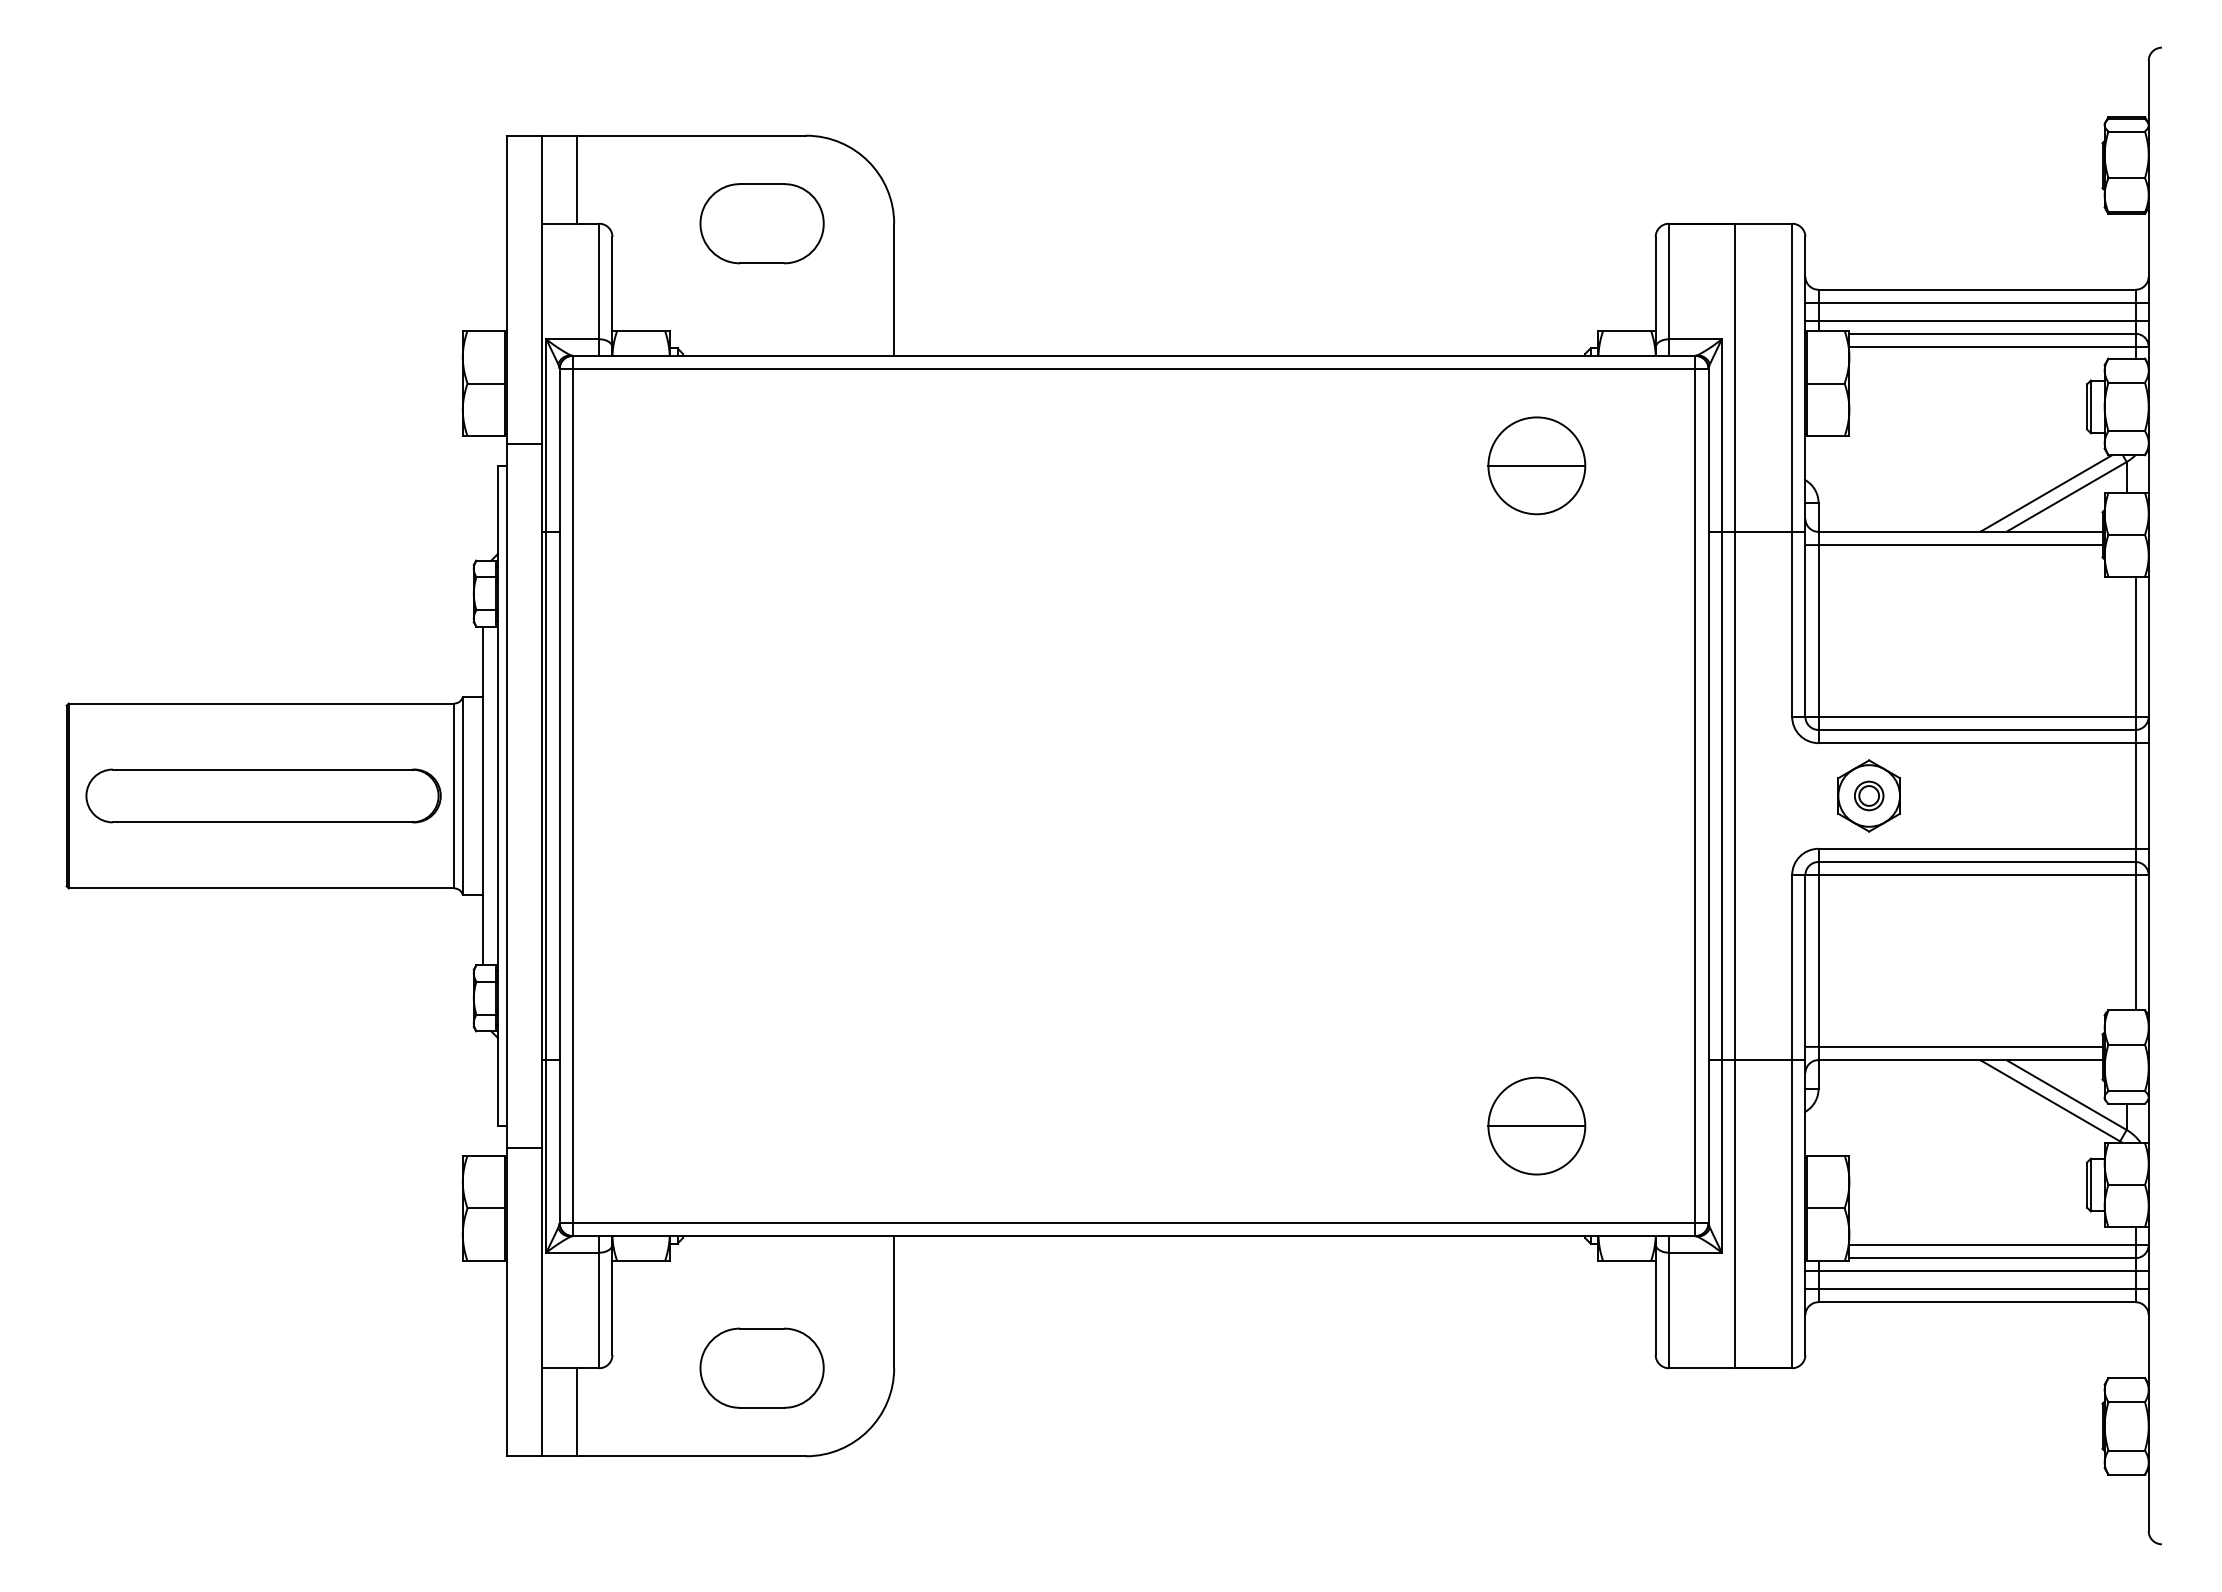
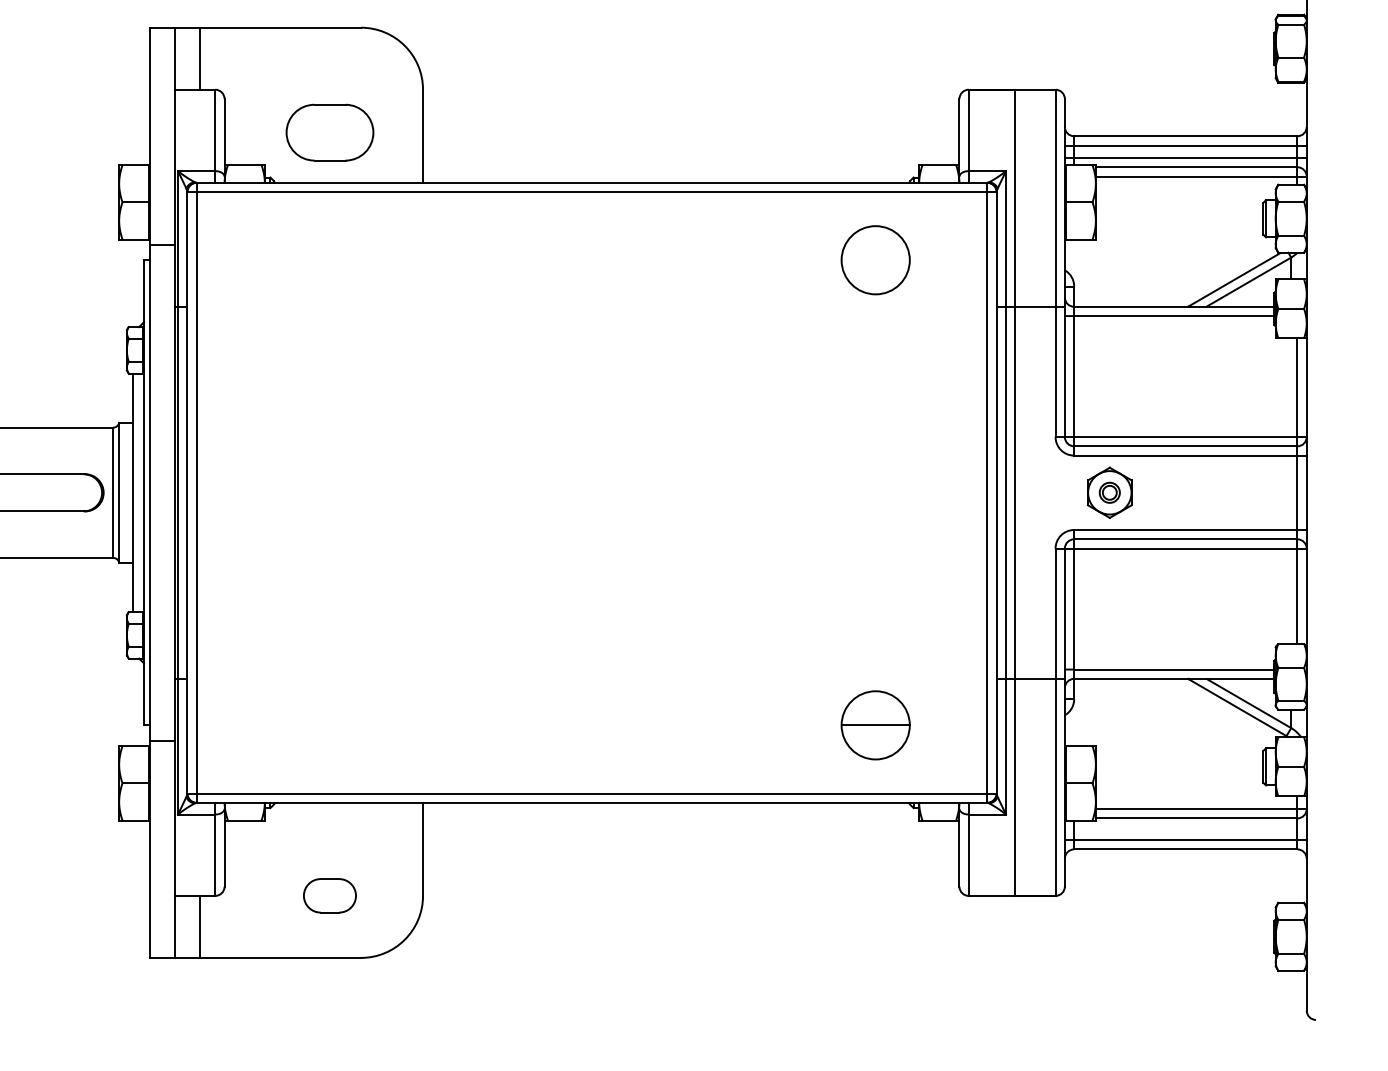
part: (761, 223) -> (329, 132), moved
line: (1536, 465) -> (875, 260), removed
line: (1976, 1271) -> (1185, 827), removed
part: (761, 1367) -> (329, 895), size x0.6

